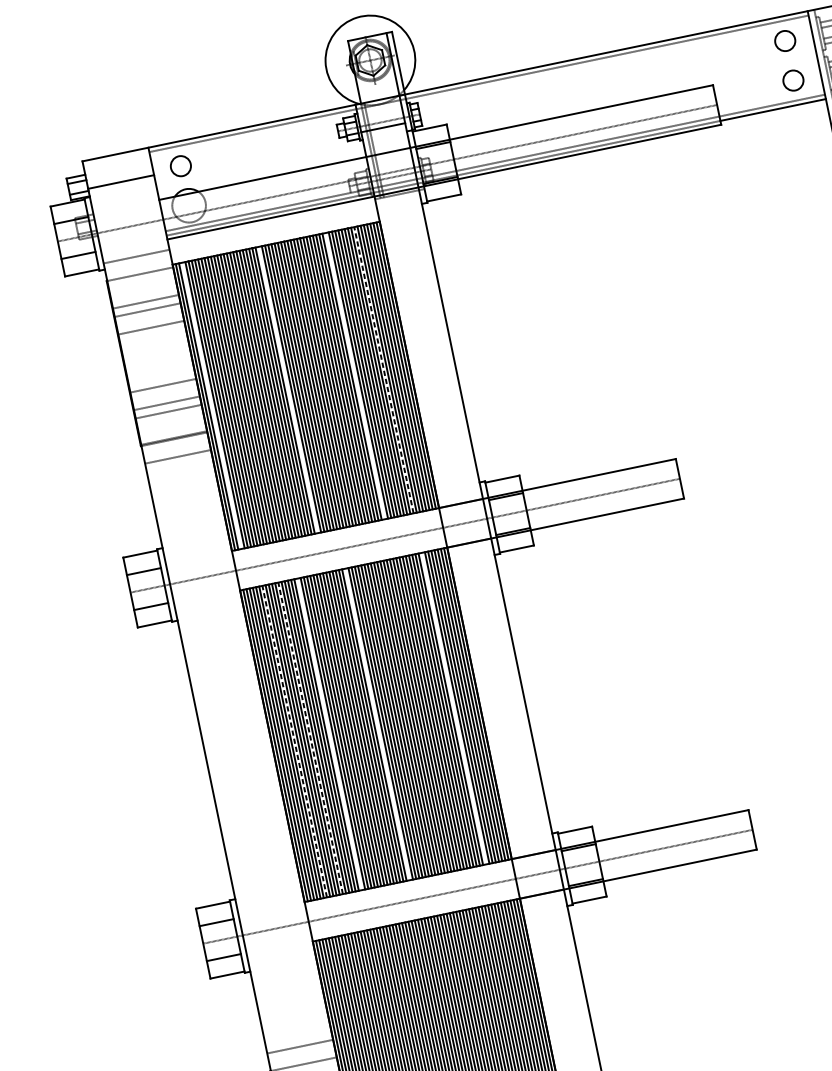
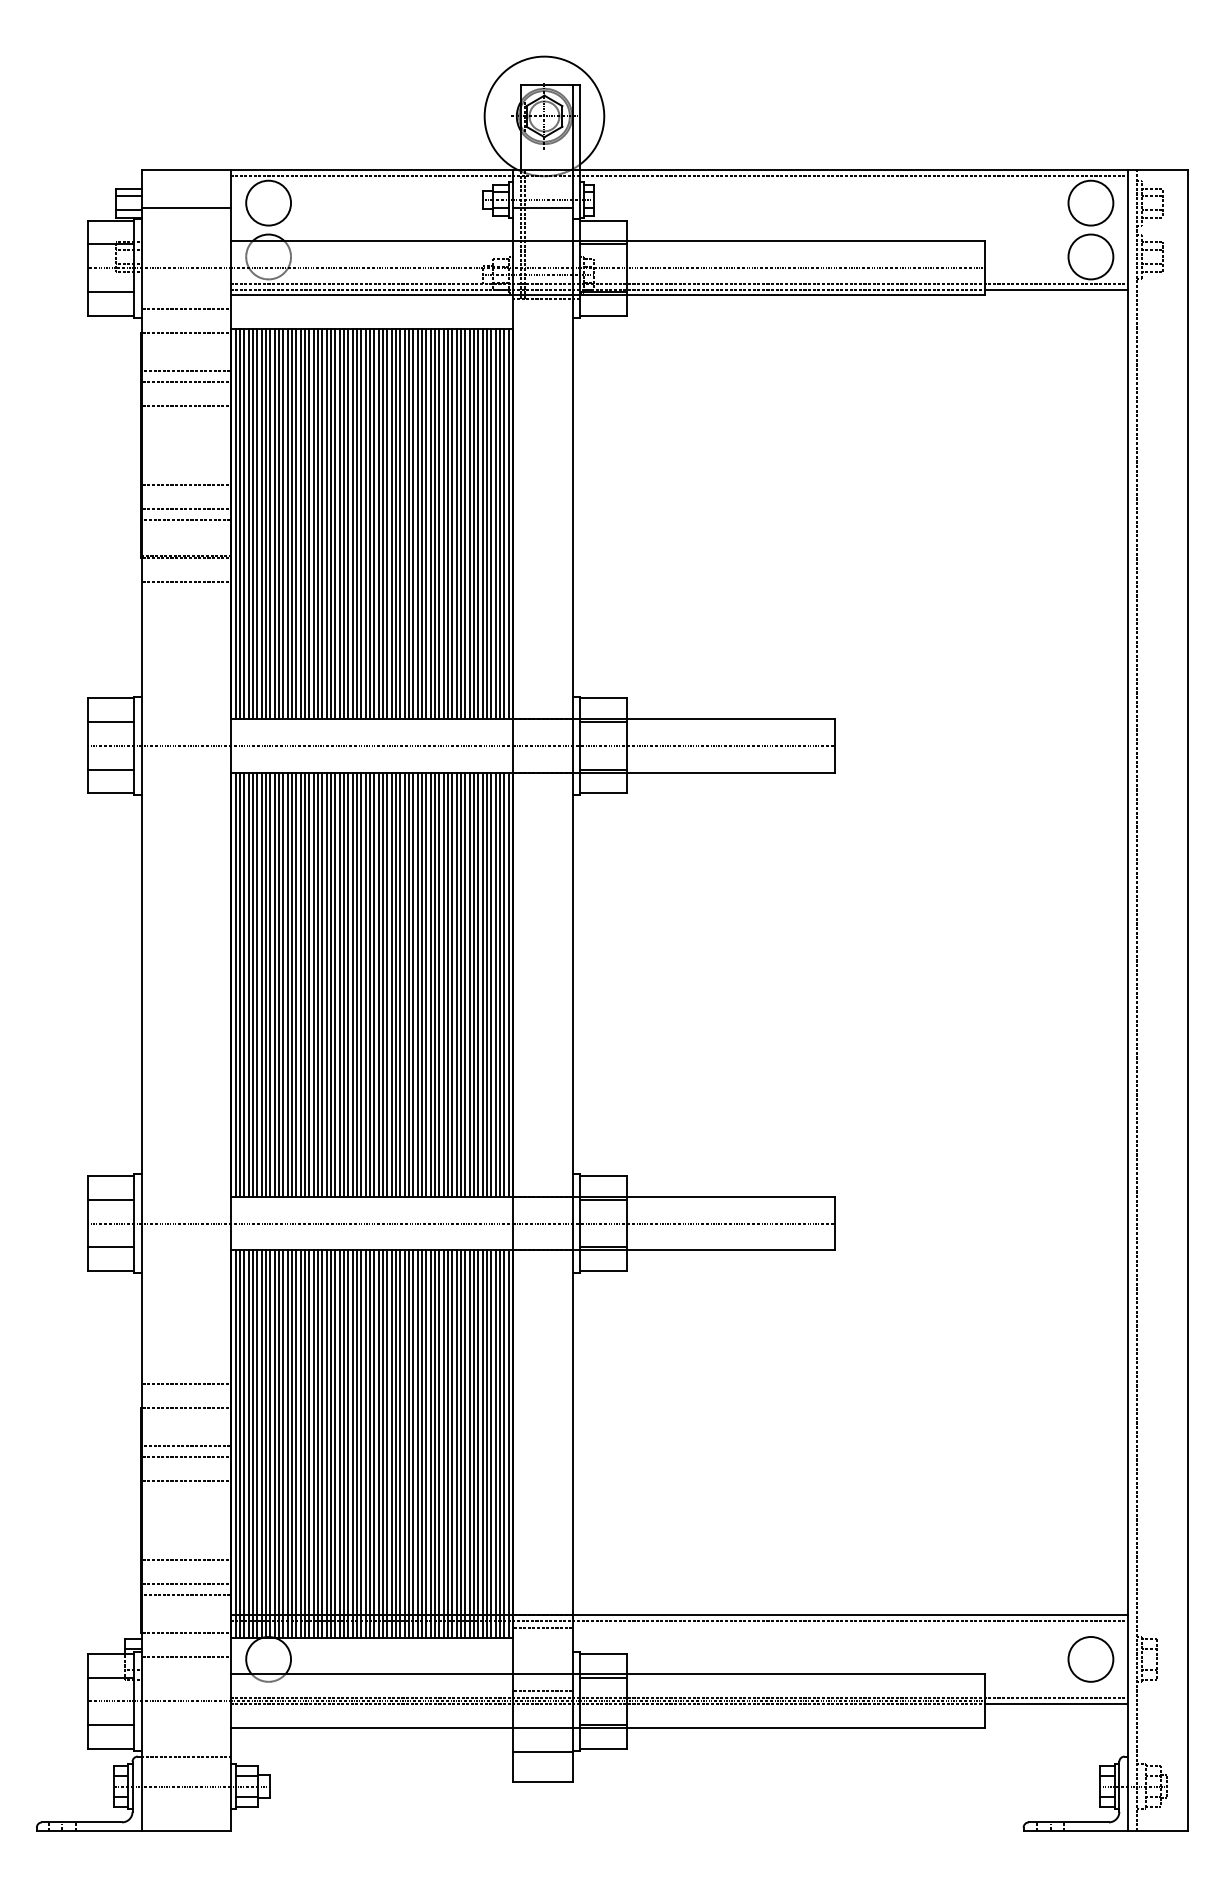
circle: (784, 40) -> (1090, 202), size x1.67
circle: (793, 80) -> (1090, 256), size x1.67
circle: (180, 165) -> (268, 202), size x1.67
line: (384, 370) -> (478, 524), dashed -> solid
line: (355, 375) -> (439, 523), added
line: (288, 389) -> (348, 523), added
line: (211, 405) -> (244, 523), added
line: (454, 708) -> (478, 984), added
line: (377, 724) -> (374, 984), added
line: (329, 734) -> (309, 984), added
line: (310, 738) -> (283, 984), dashed -> solid
line: (294, 741) -> (261, 984), dashed -> solid

